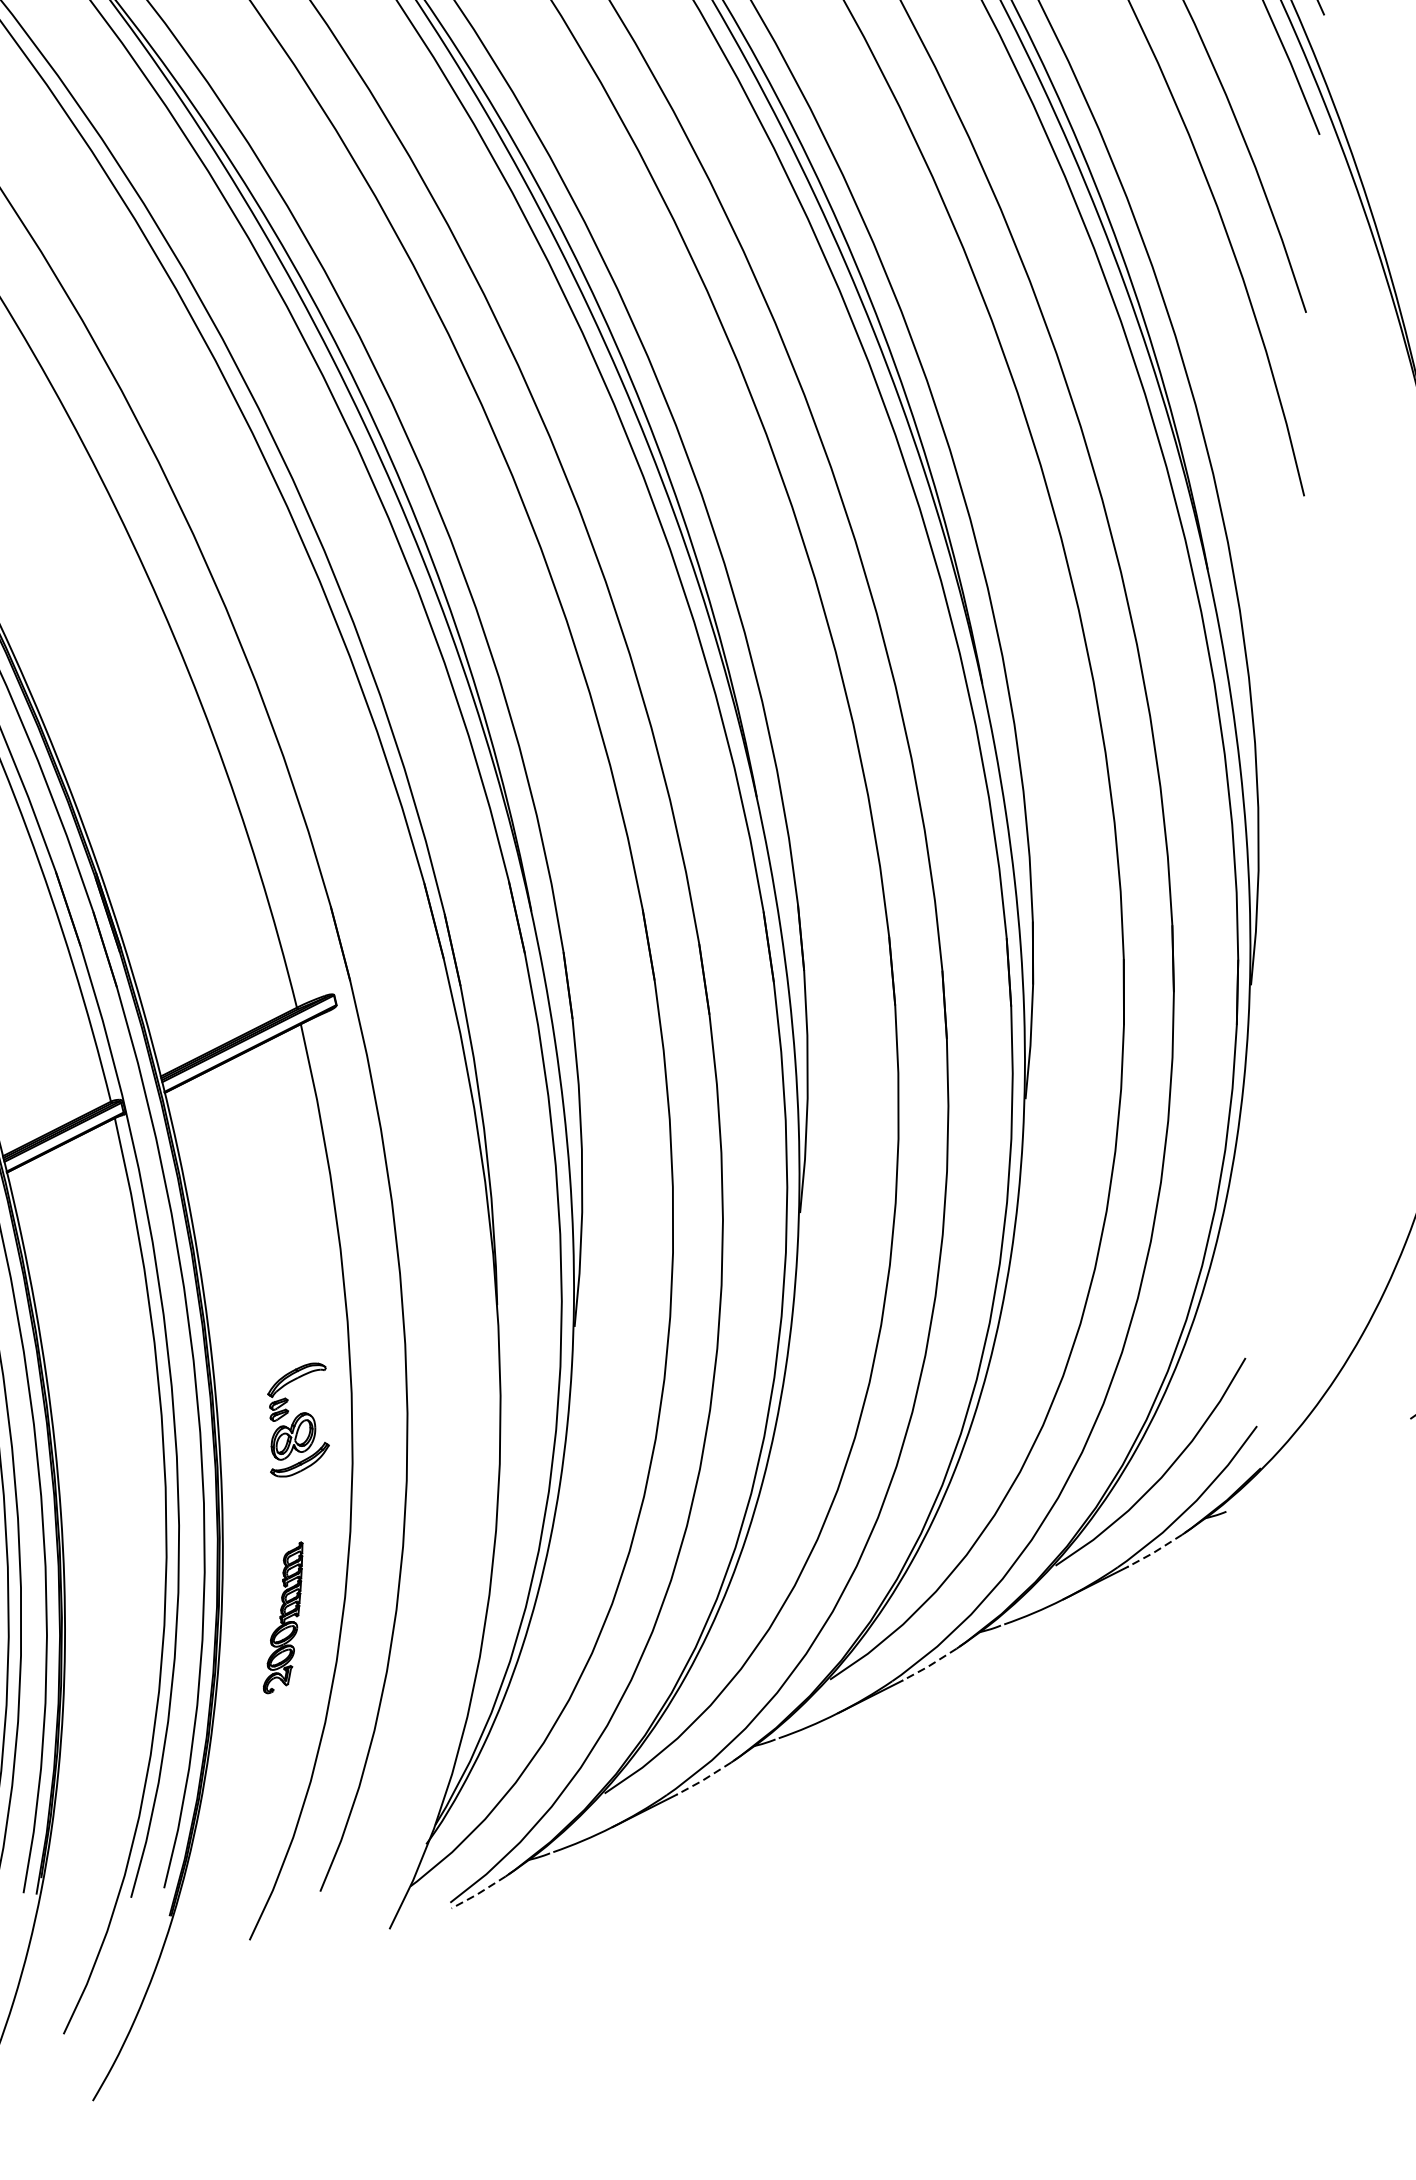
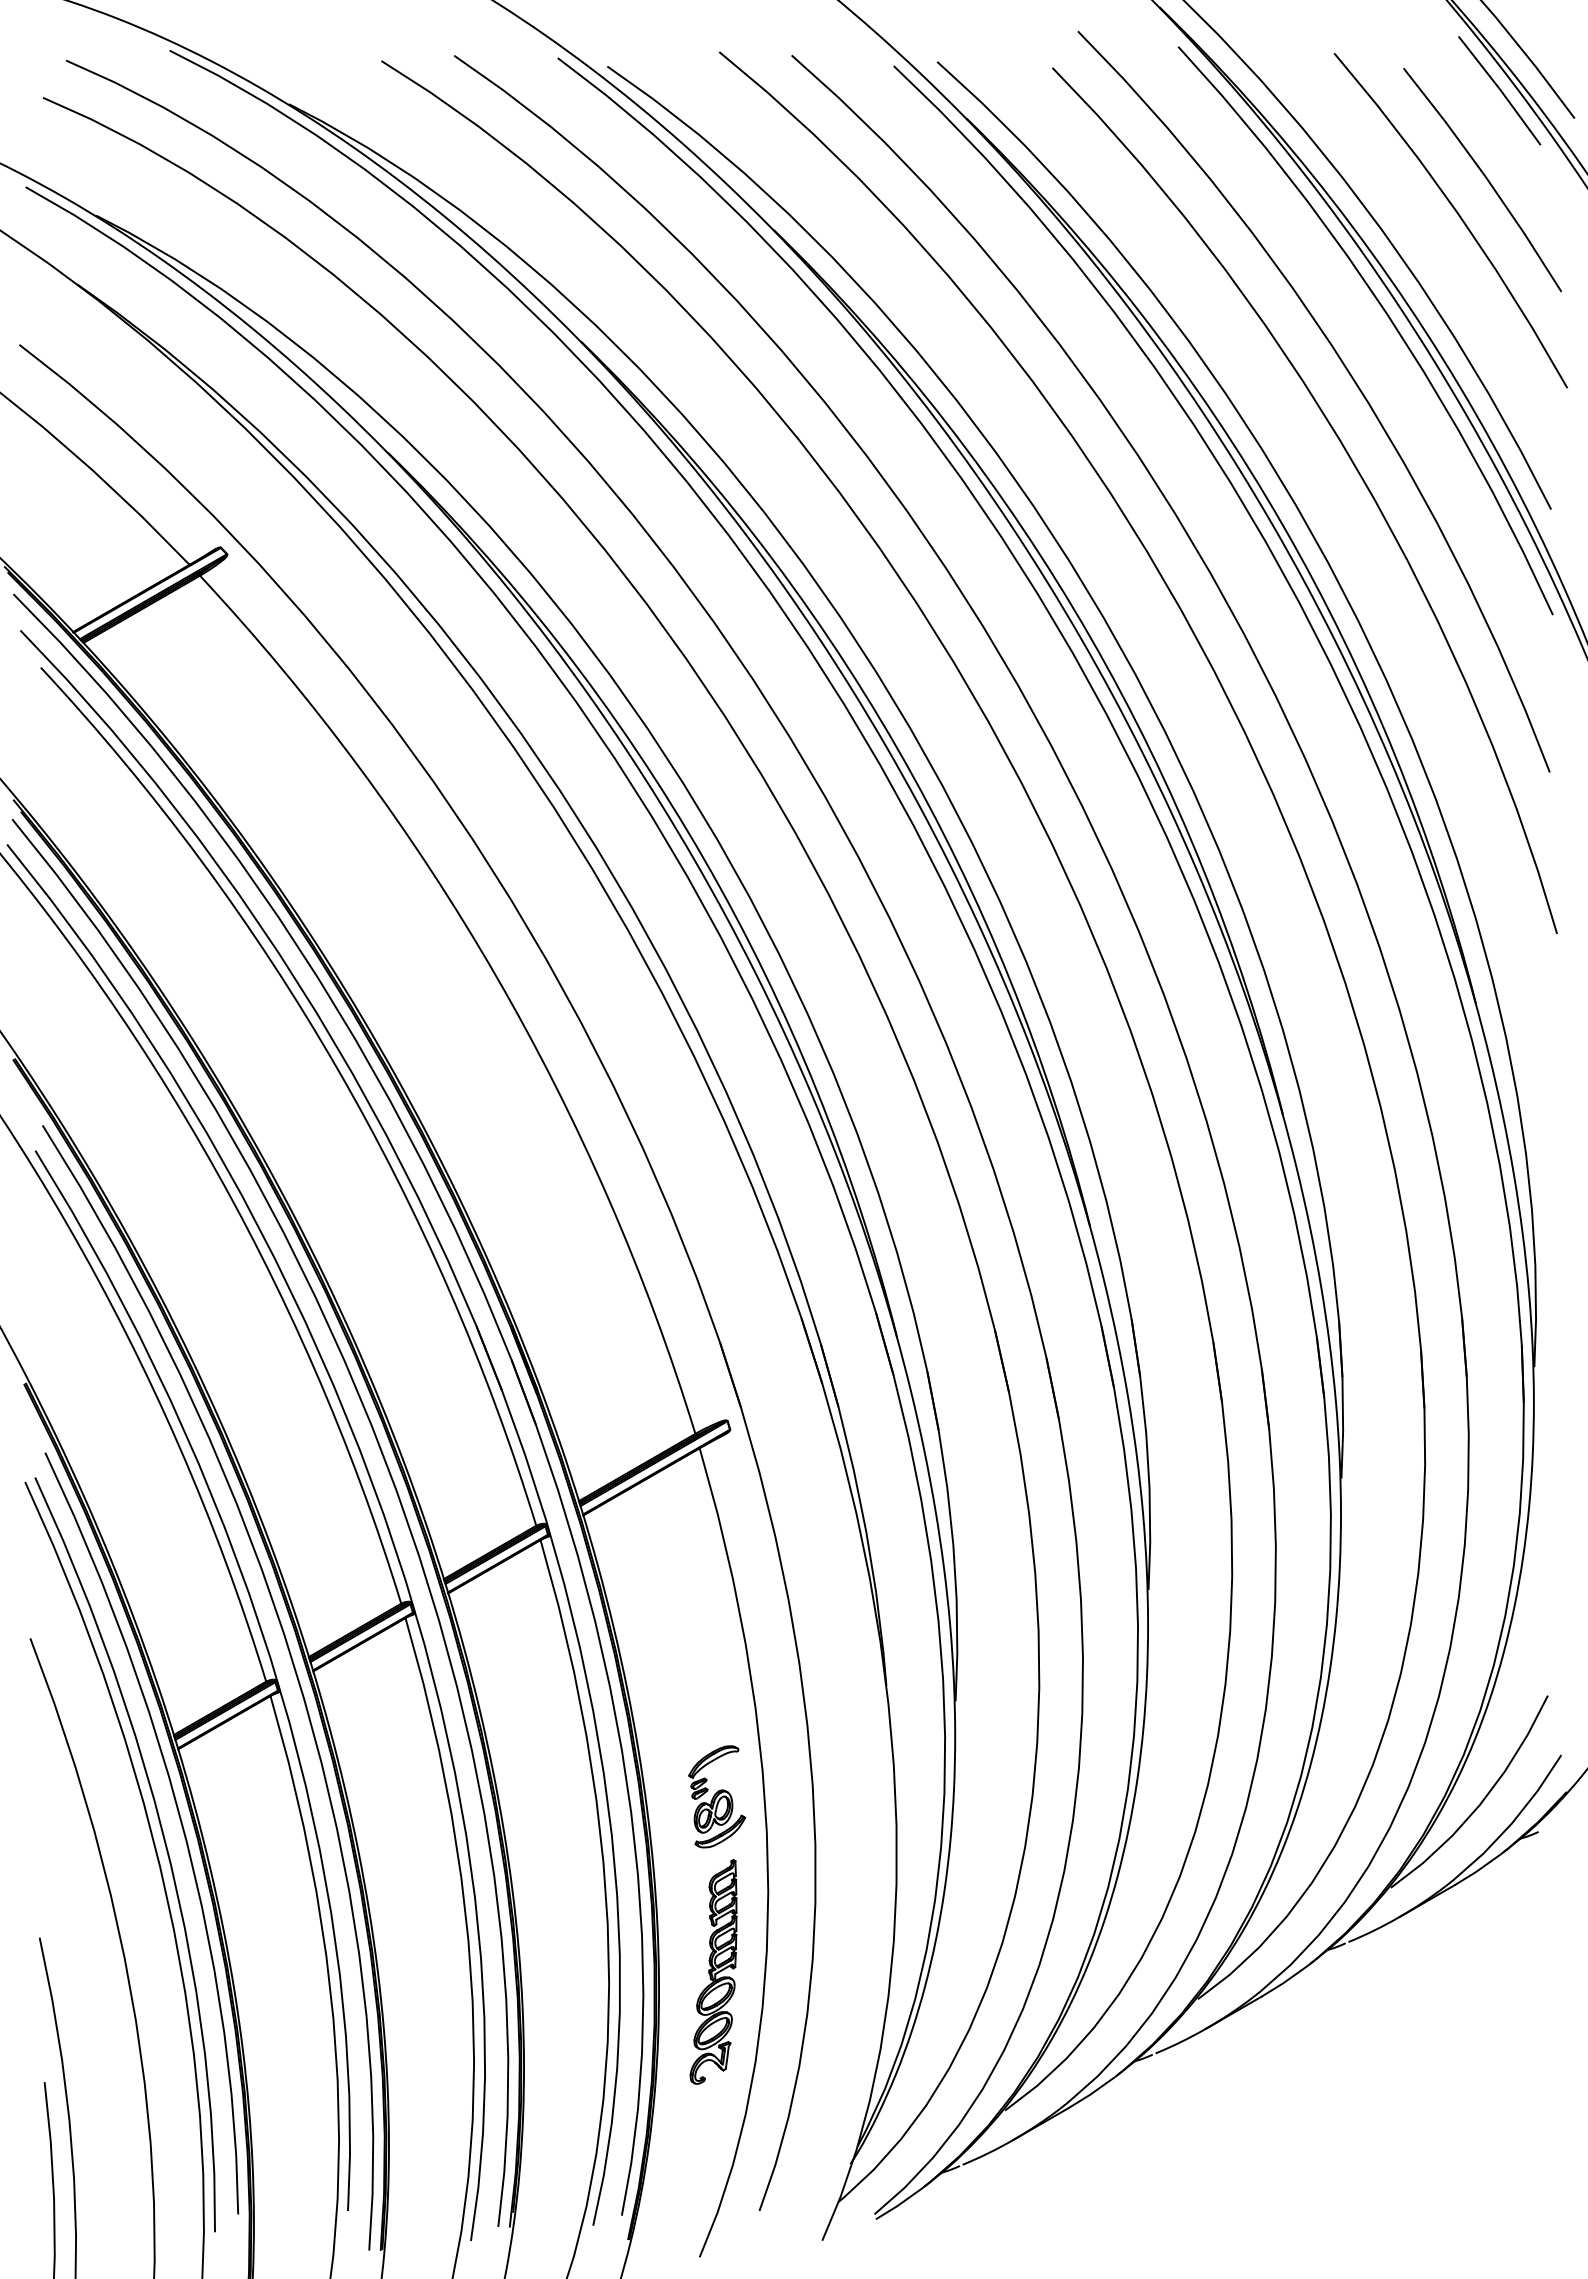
line: (1154, 1551) -> (1477, 1870), dashed -> solid
part: (283, 1617) -> (713, 1971), size x1.67
line: (929, 1666) -> (1284, 1982), dashed -> solid
line: (703, 1779) -> (1091, 2093), dashed -> solid
line: (478, 1894) -> (898, 2205), dashed -> solid

